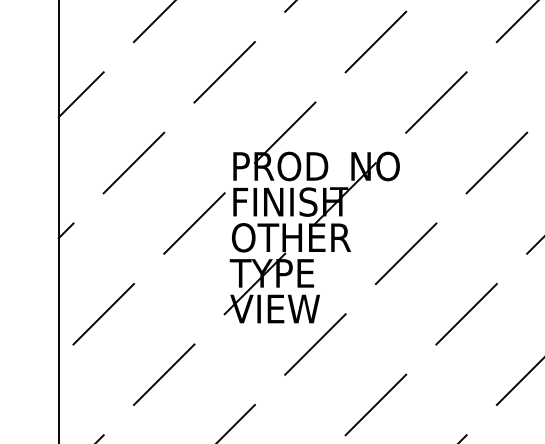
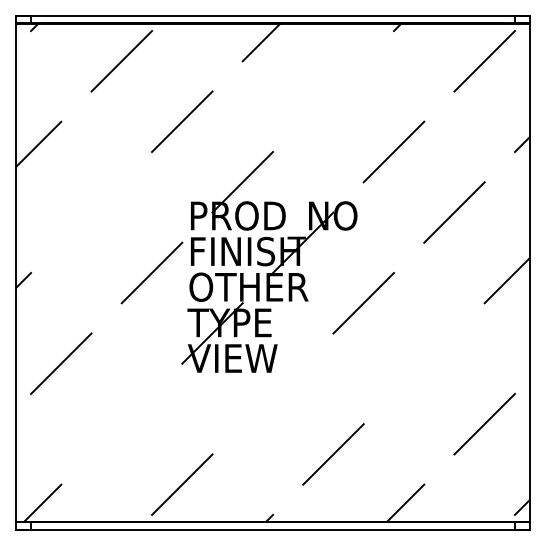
line: (375, 42) -> (333, 91), removed
line: (133, 163) -> (91, 212), removed
line: (465, 314) -> (423, 363), removed
line: (314, 344) -> (272, 393), removed
line: (163, 374) -> (121, 423), removed

